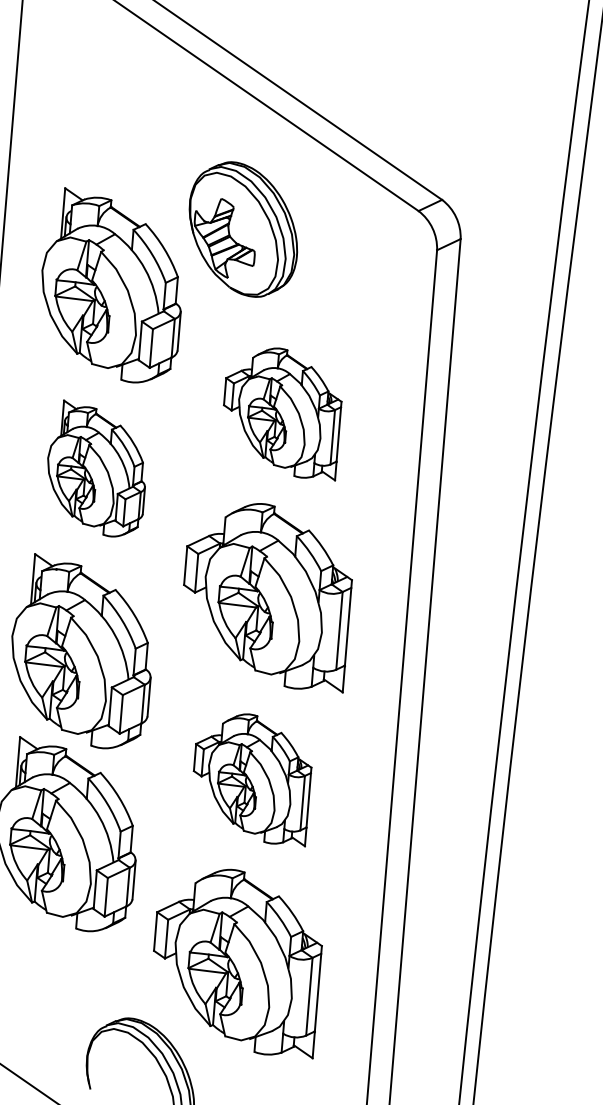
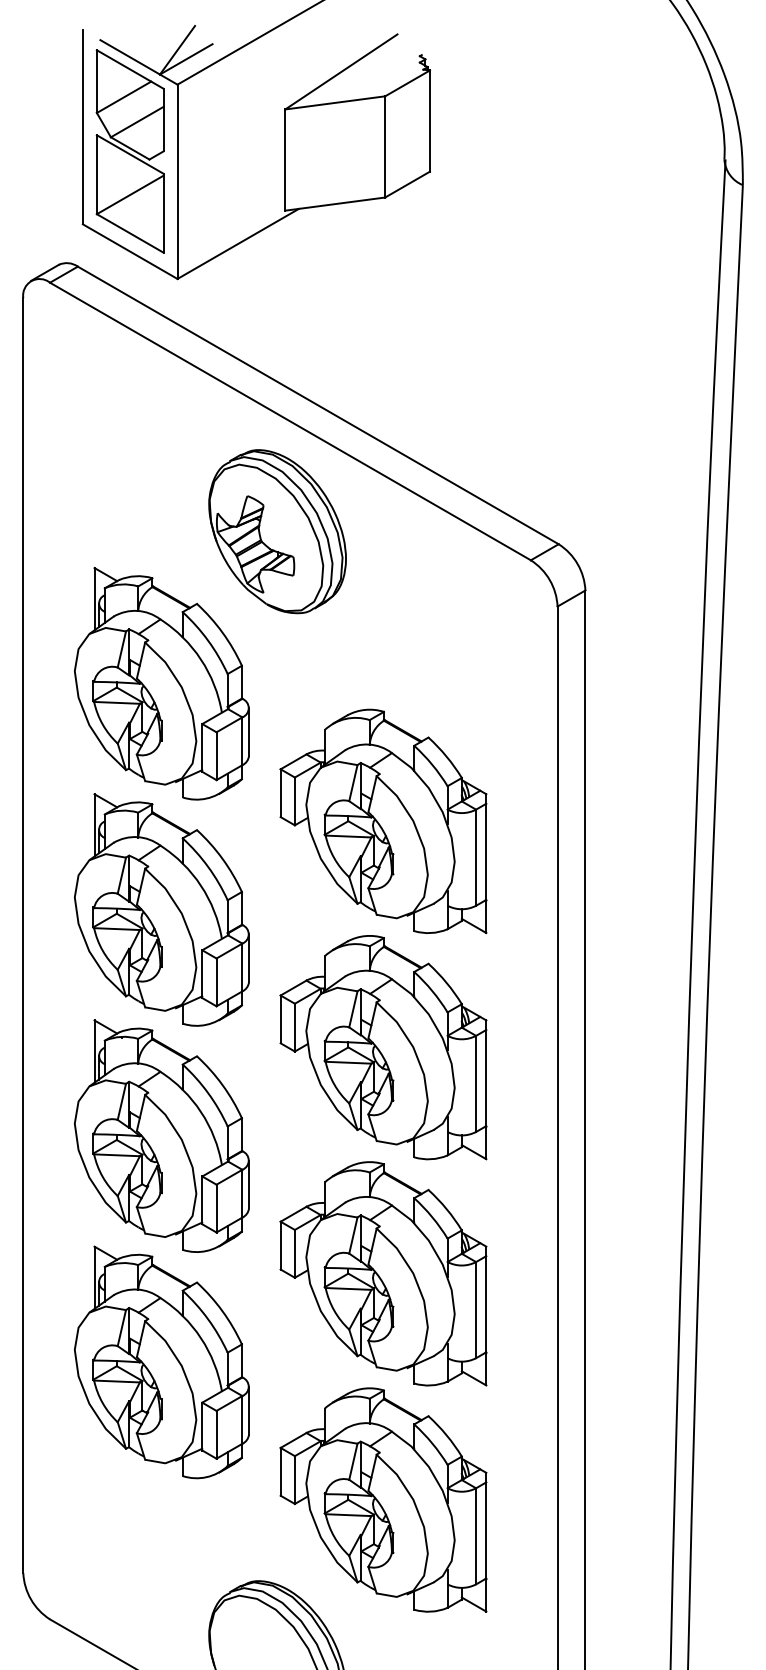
part: (243, 229) -> (277, 531), moved
part: (282, 412) -> (383, 821), size x1.43
part: (96, 468) -> (161, 909), size x1.43
part: (251, 777) -> (383, 1273), size x1.43

